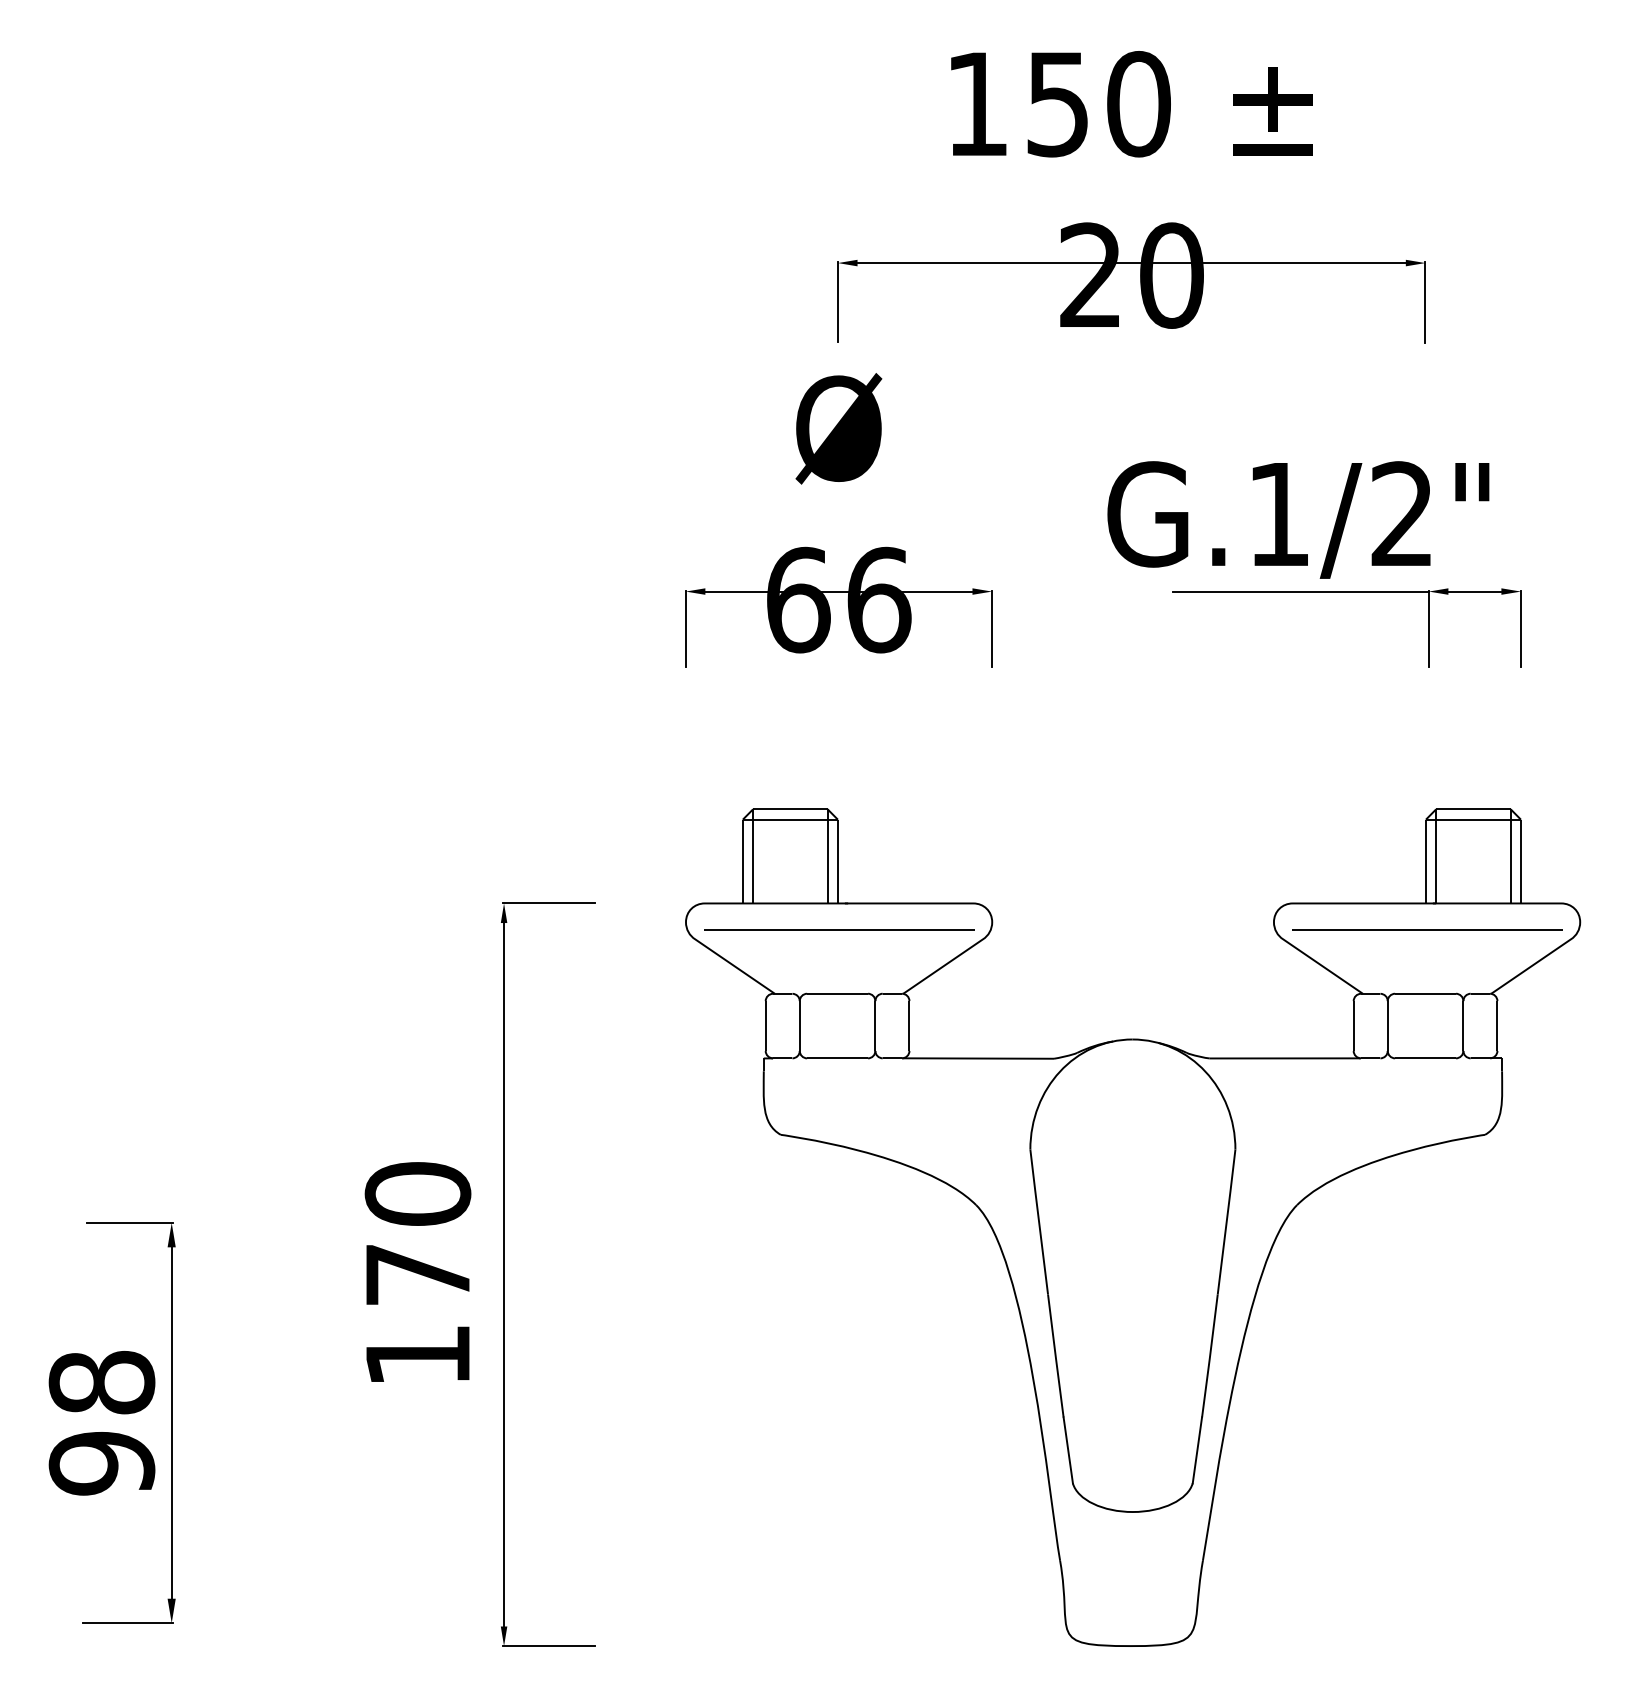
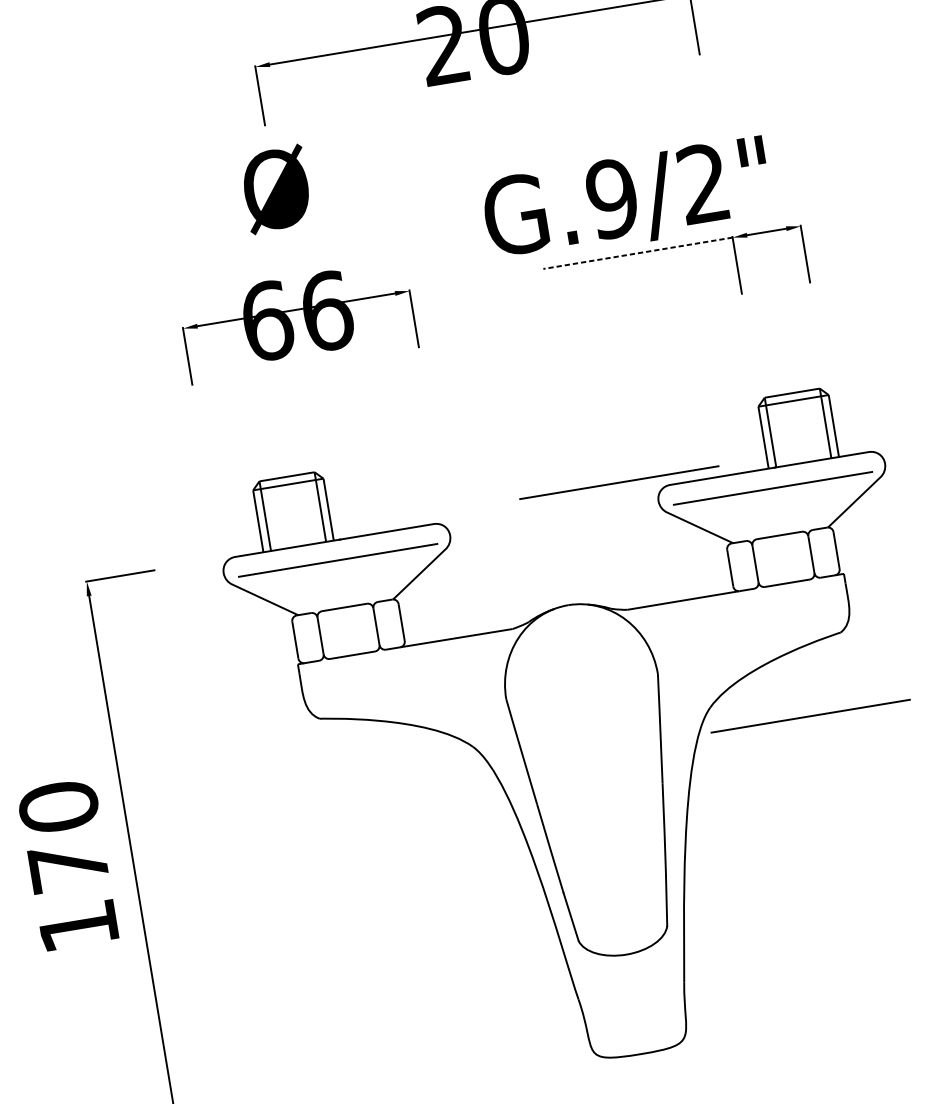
text: (1278, 514) -> (612, 199), G.1/2" -> G.9/2"
line: (1300, 591) -> (637, 253), solid -> dashed
line: (1226, 888) -> (619, 482), added
line: (1427, 1237) -> (810, 715), added

